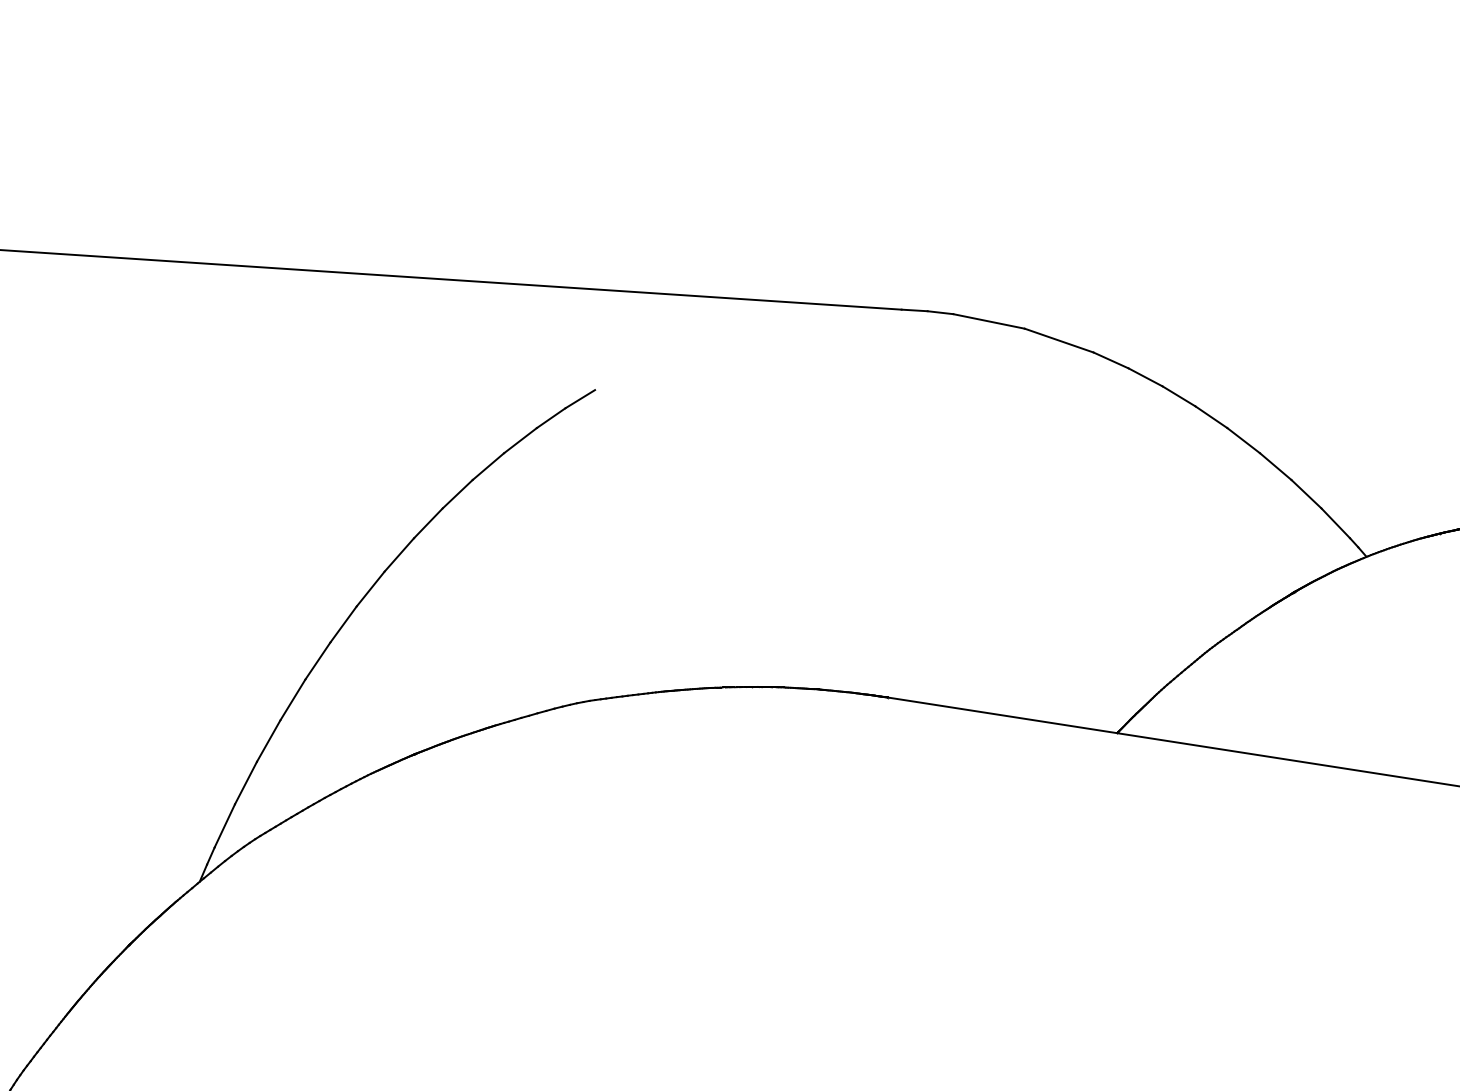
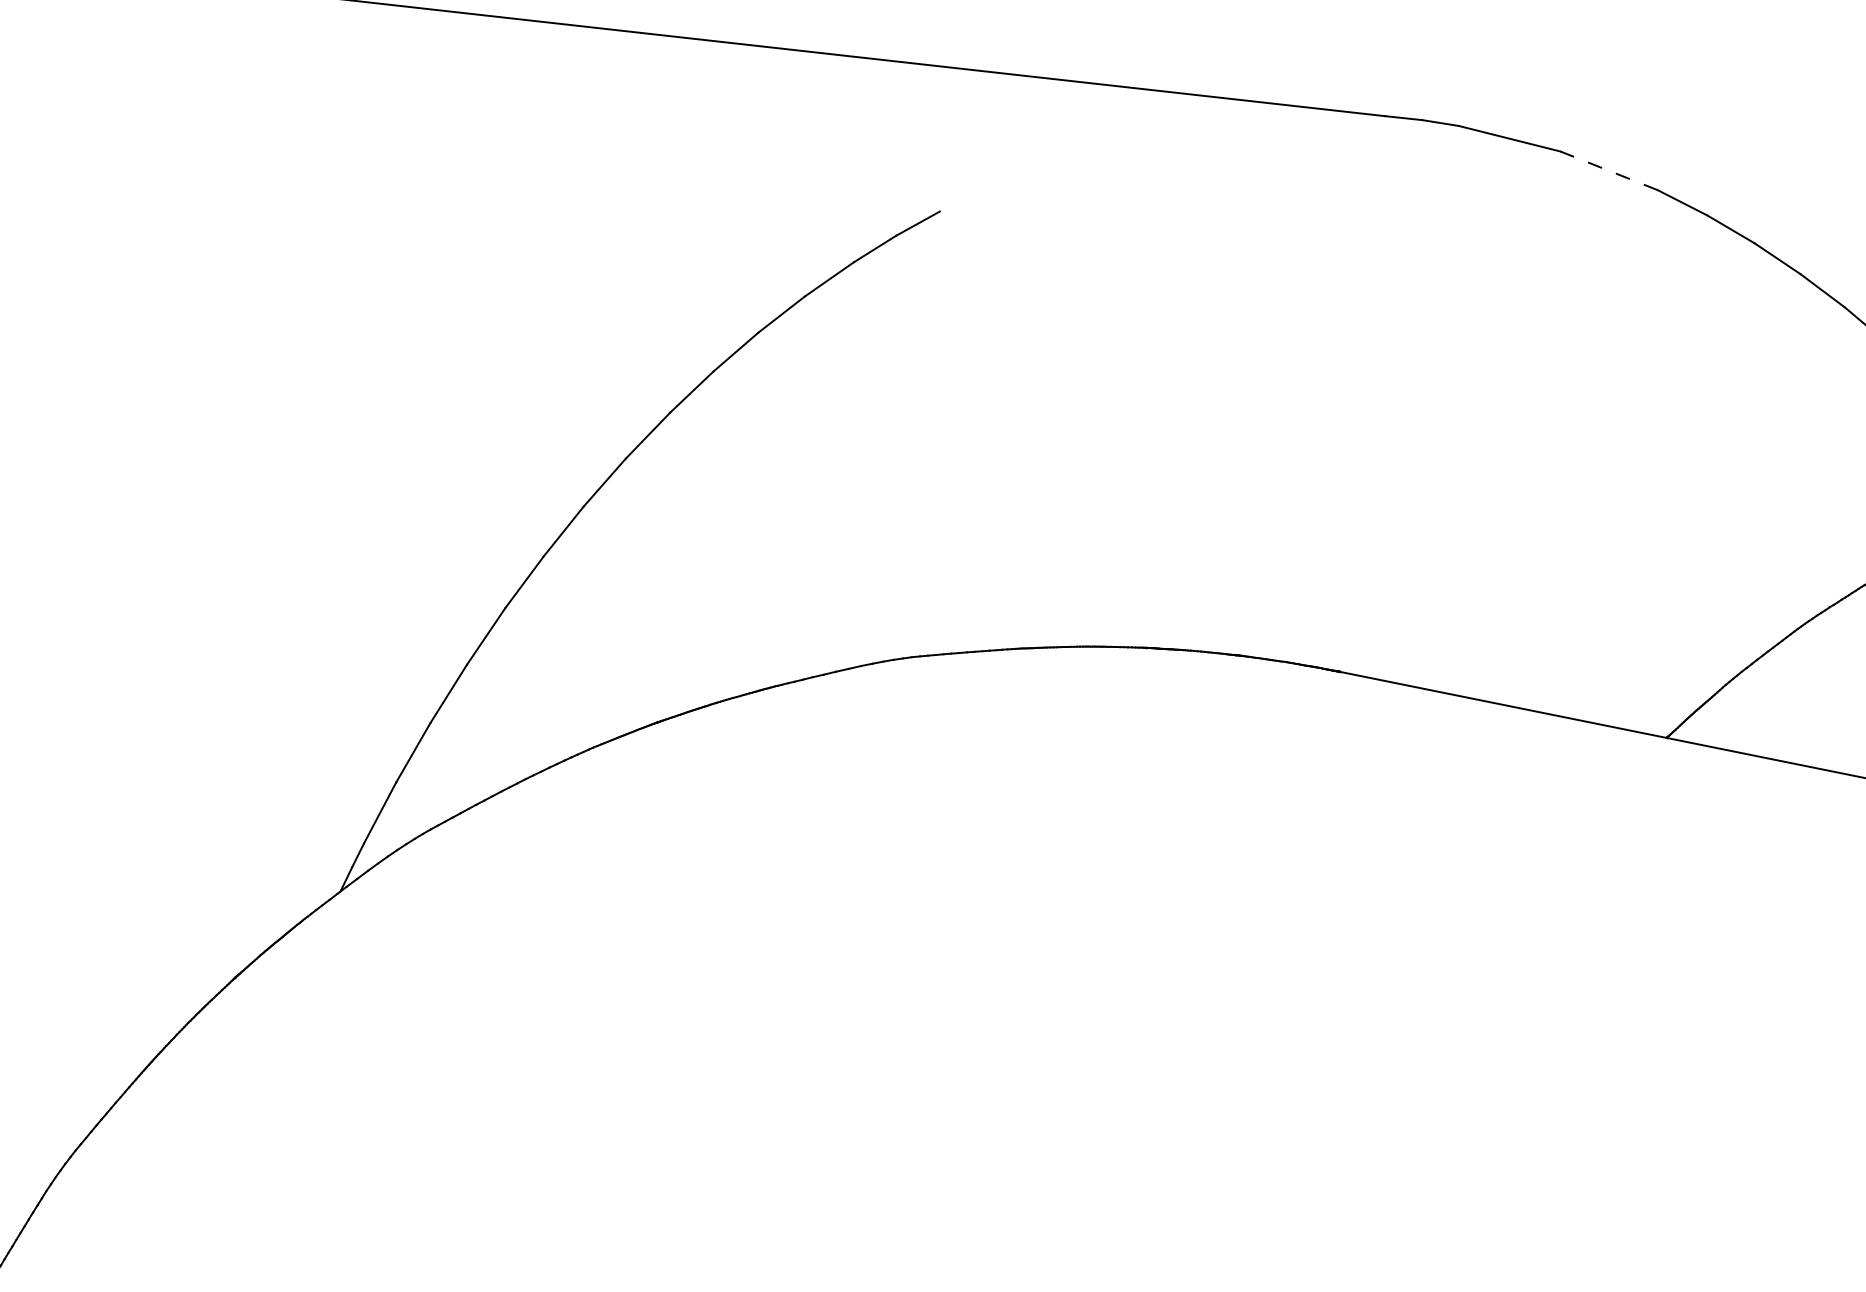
line: (1058, 340) -> (1608, 170), solid -> dashed

